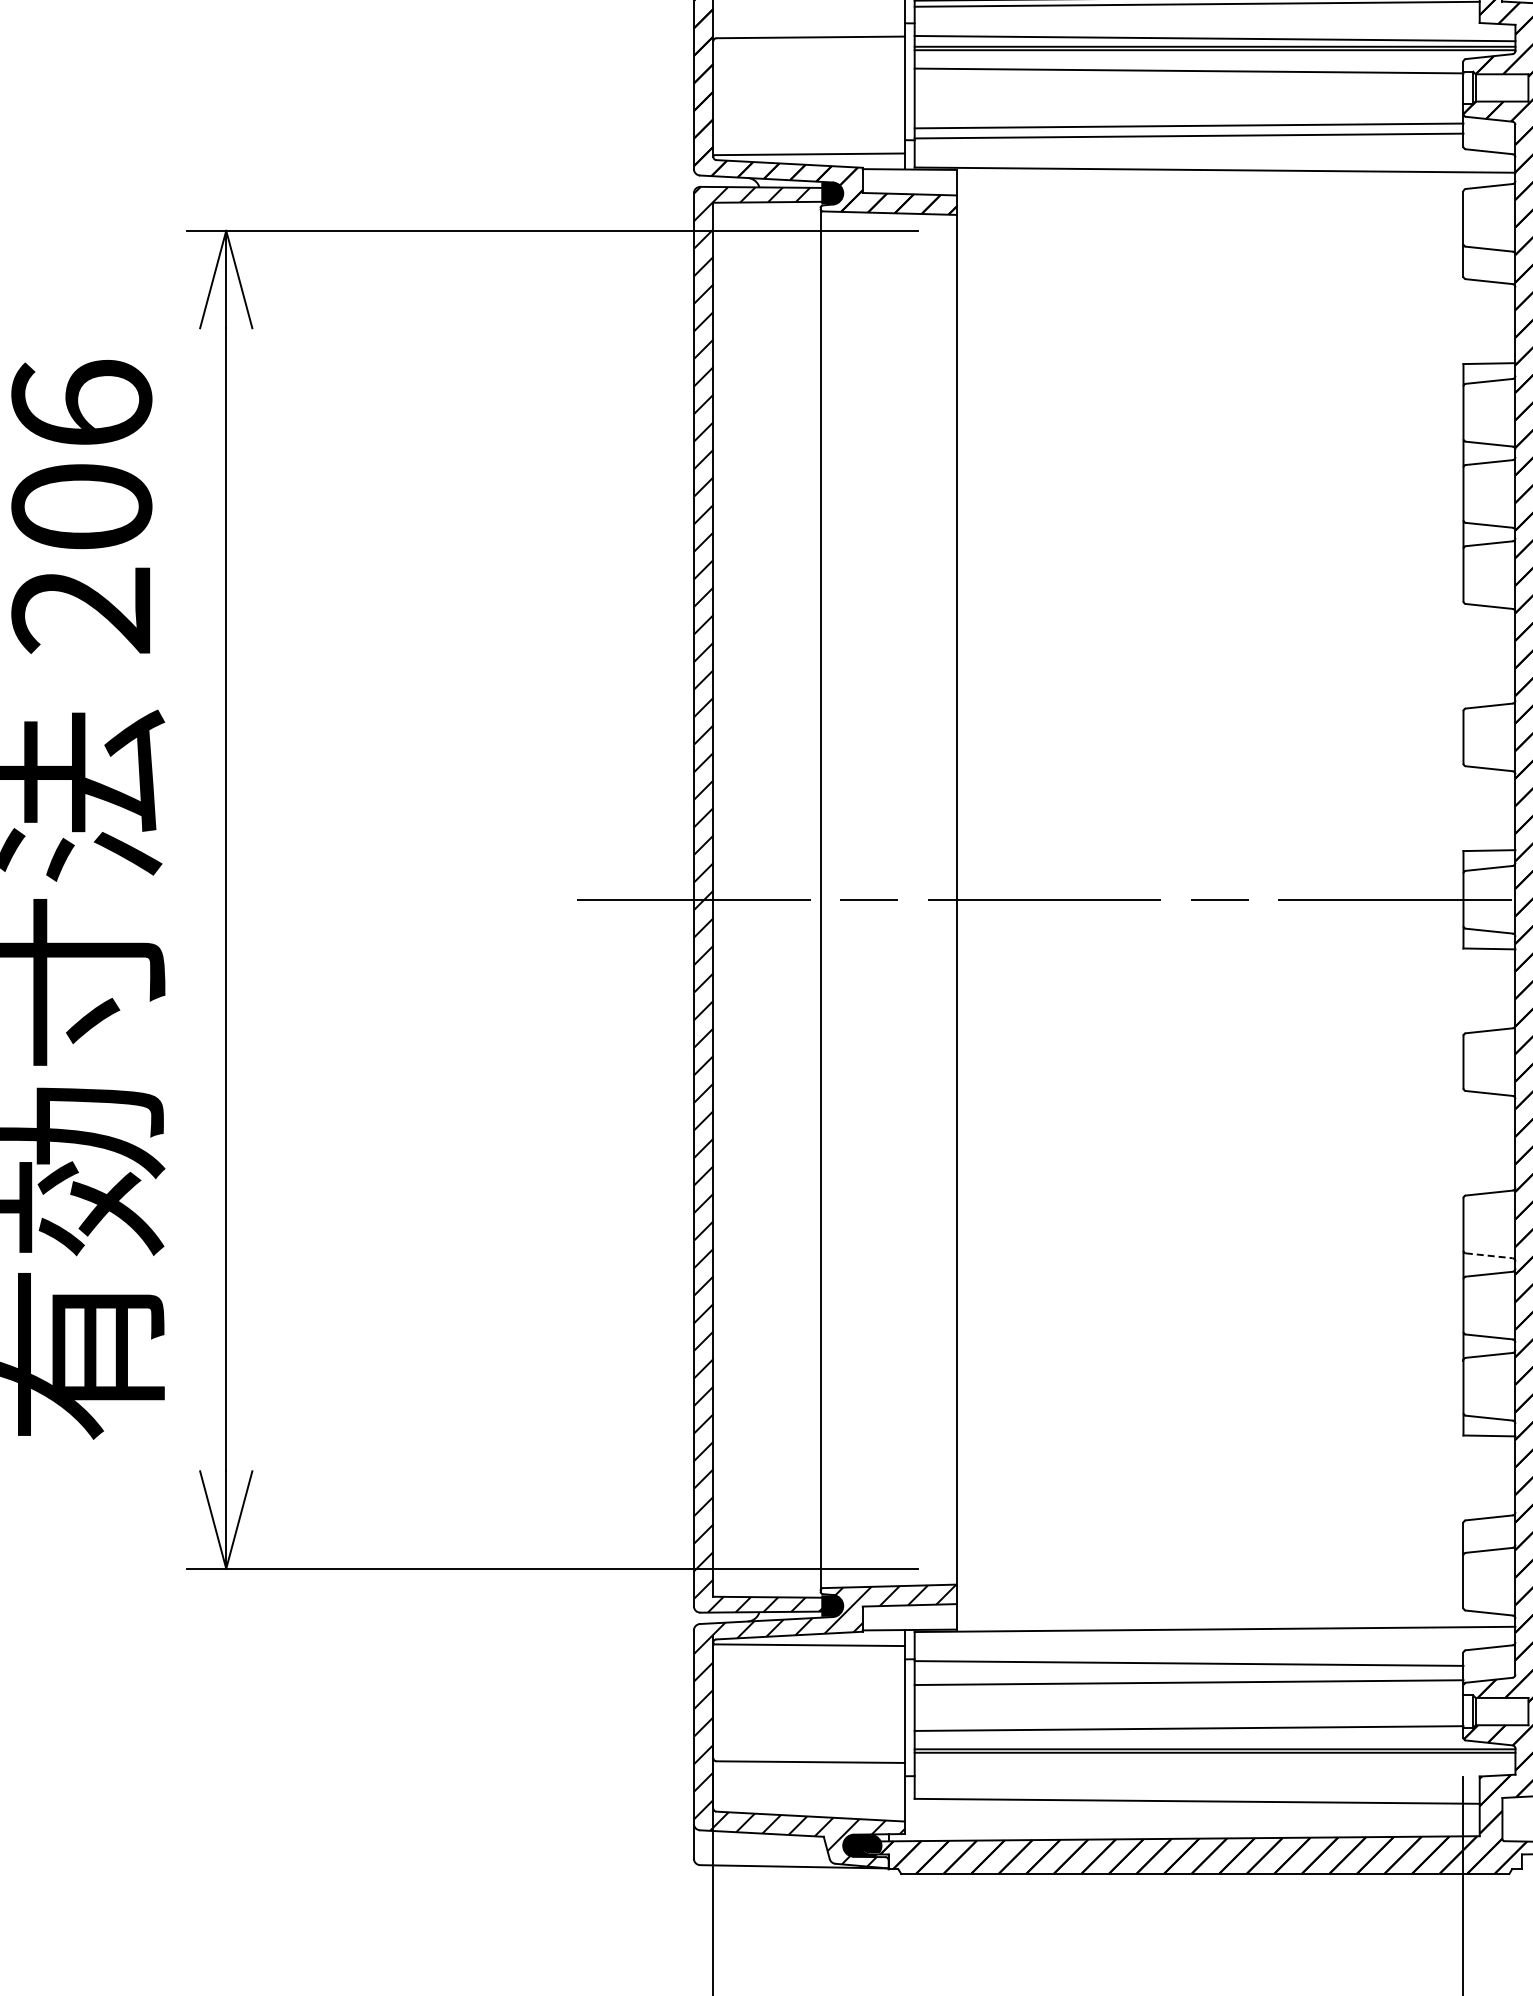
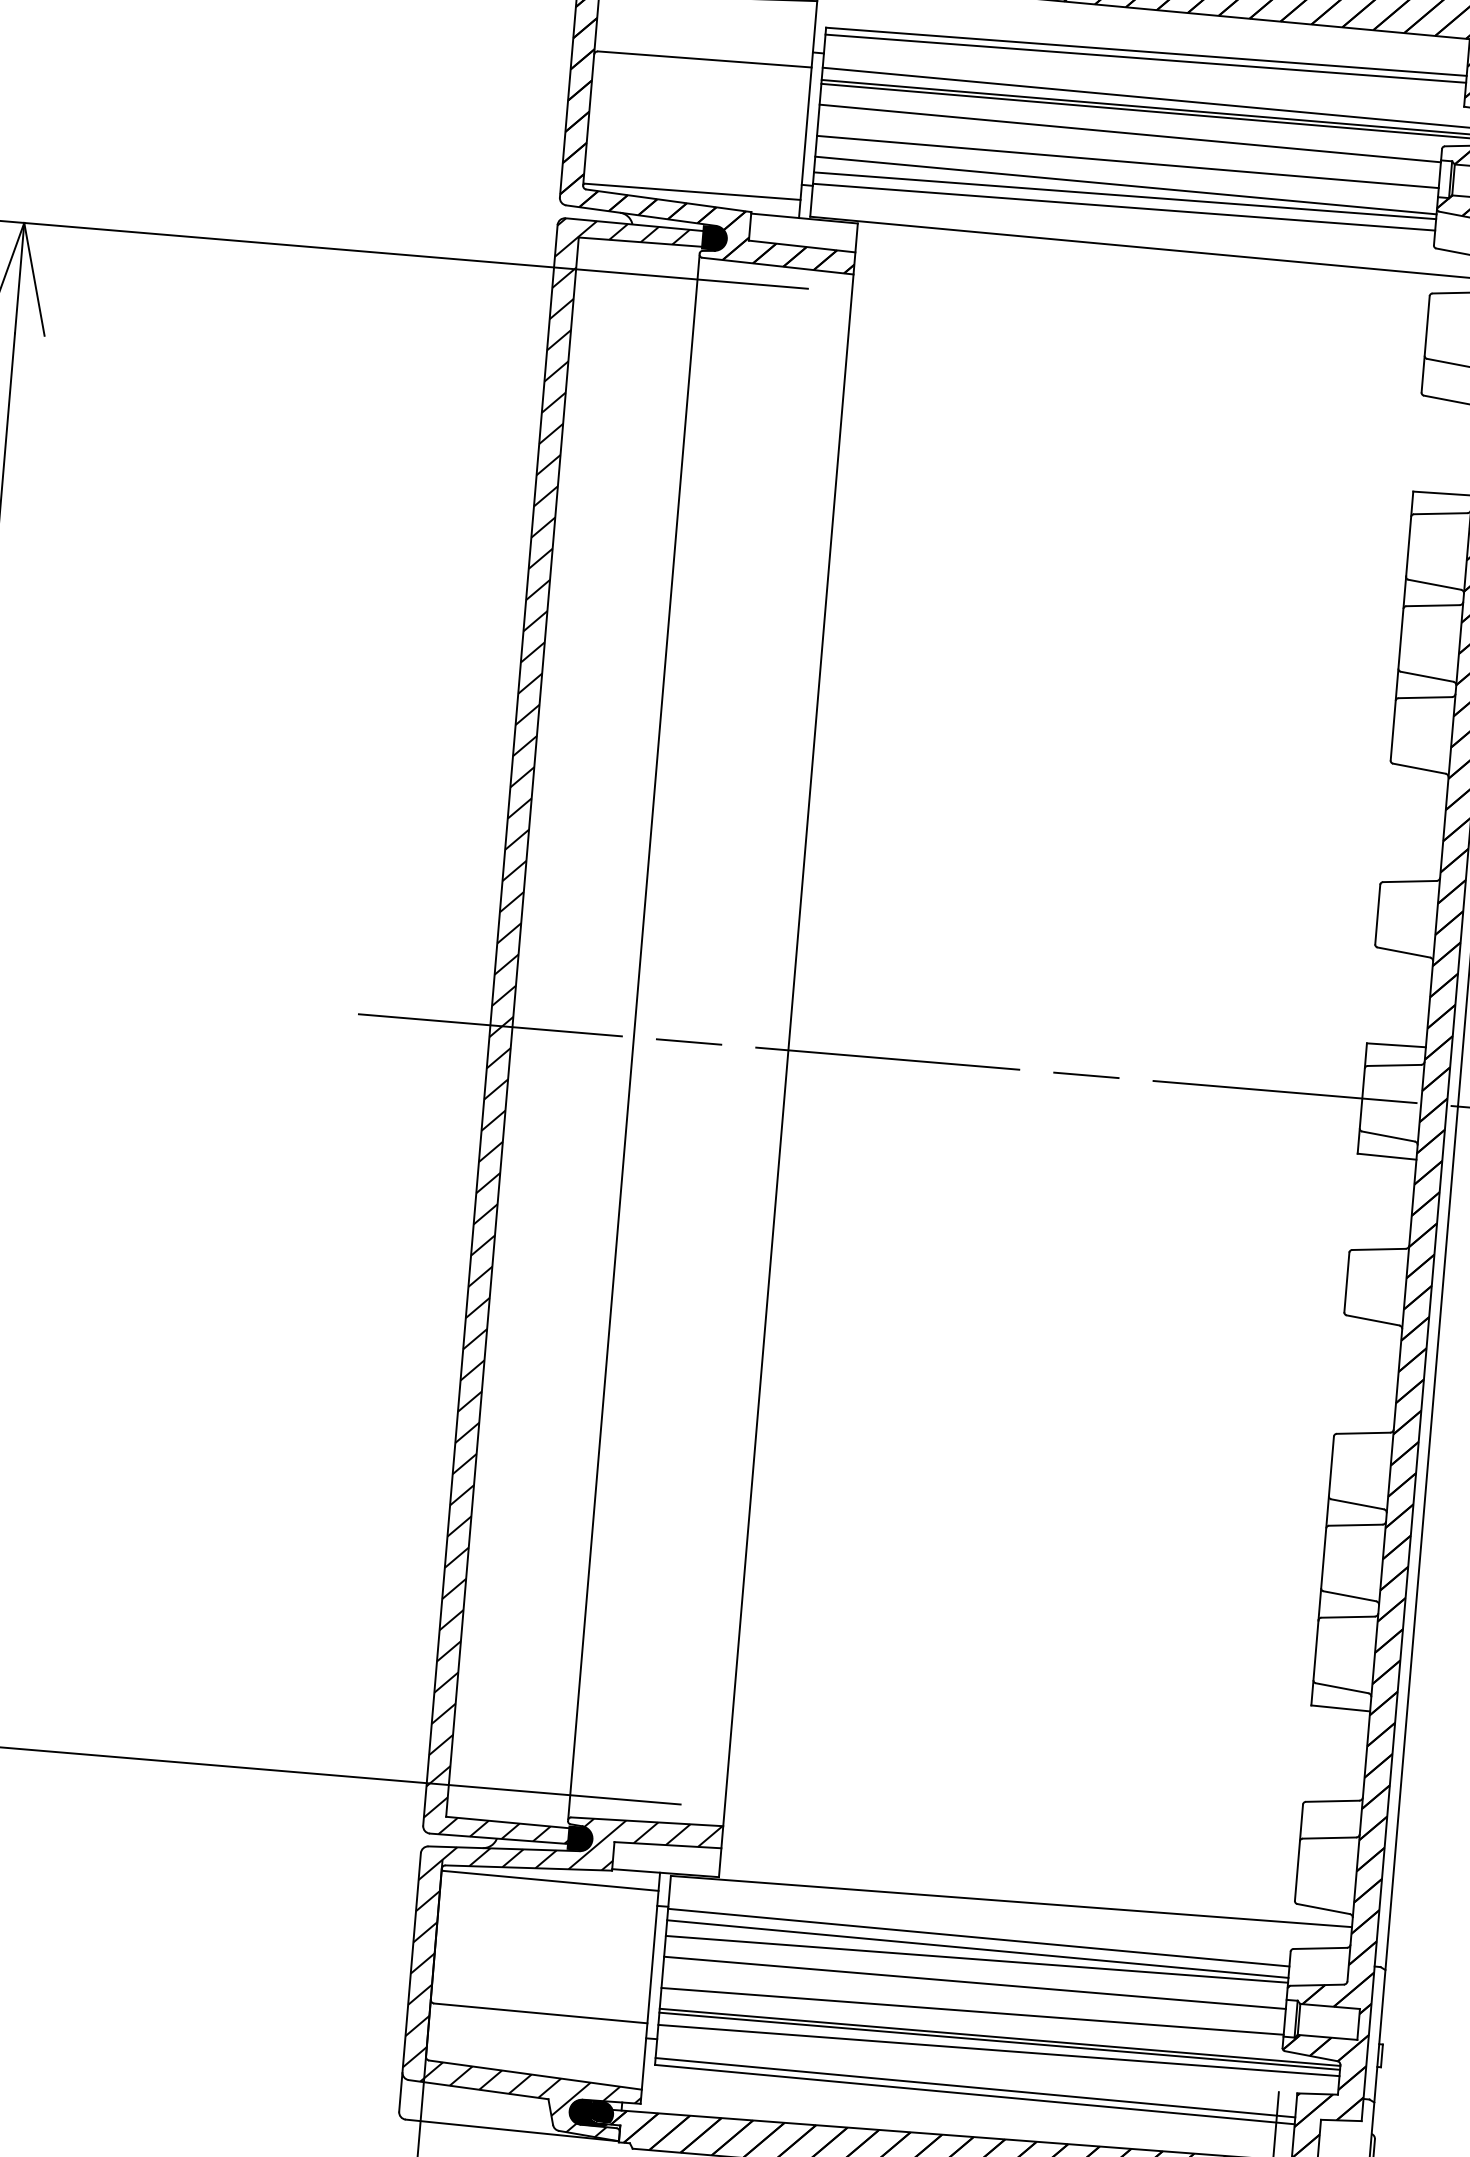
line: (1188, 96) -> (1127, 162), added
line: (1188, 116) -> (1125, 184), added
line: (1489, 1255) -> (1357, 1504), dashed -> solid
line: (1188, 1673) -> (977, 1948), added
line: (1188, 1703) -> (974, 1982), added
line: (1214, 1760) -> (998, 2049), added
line: (1196, 1794) -> (974, 2086), added

